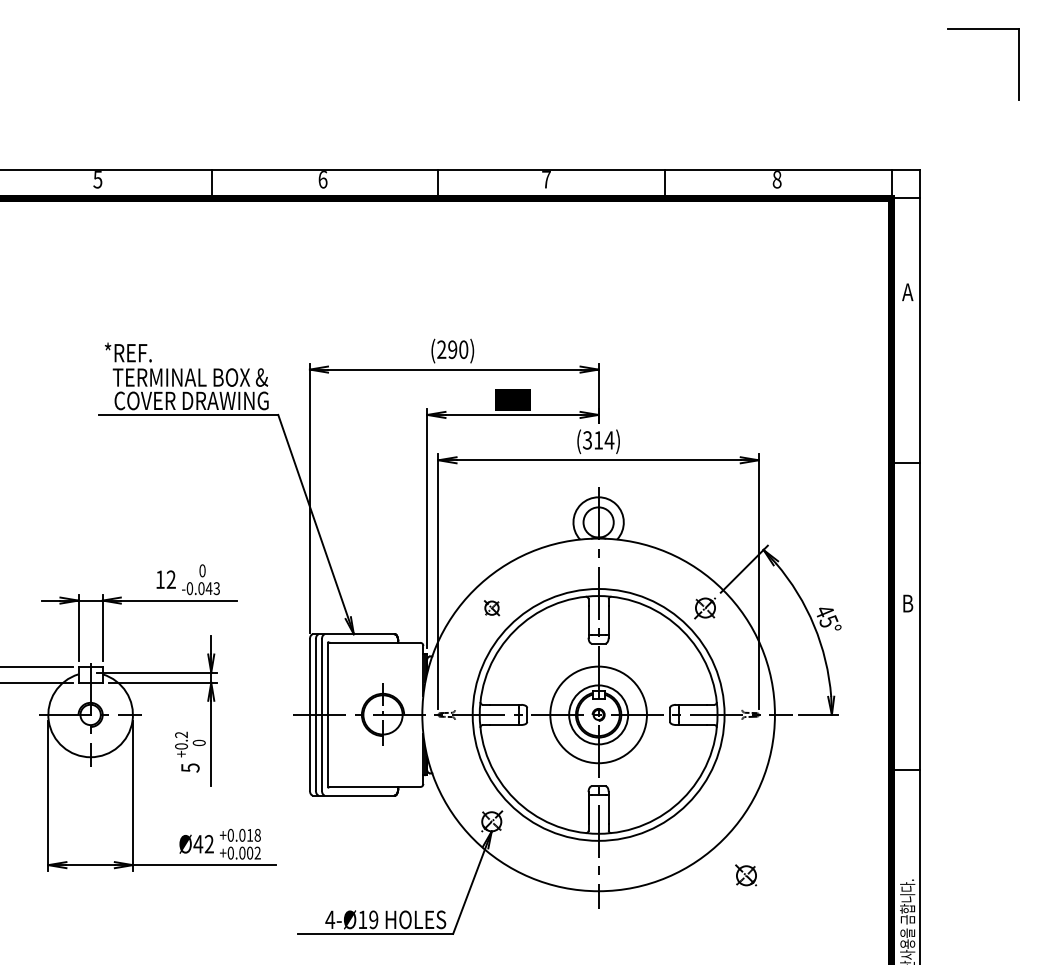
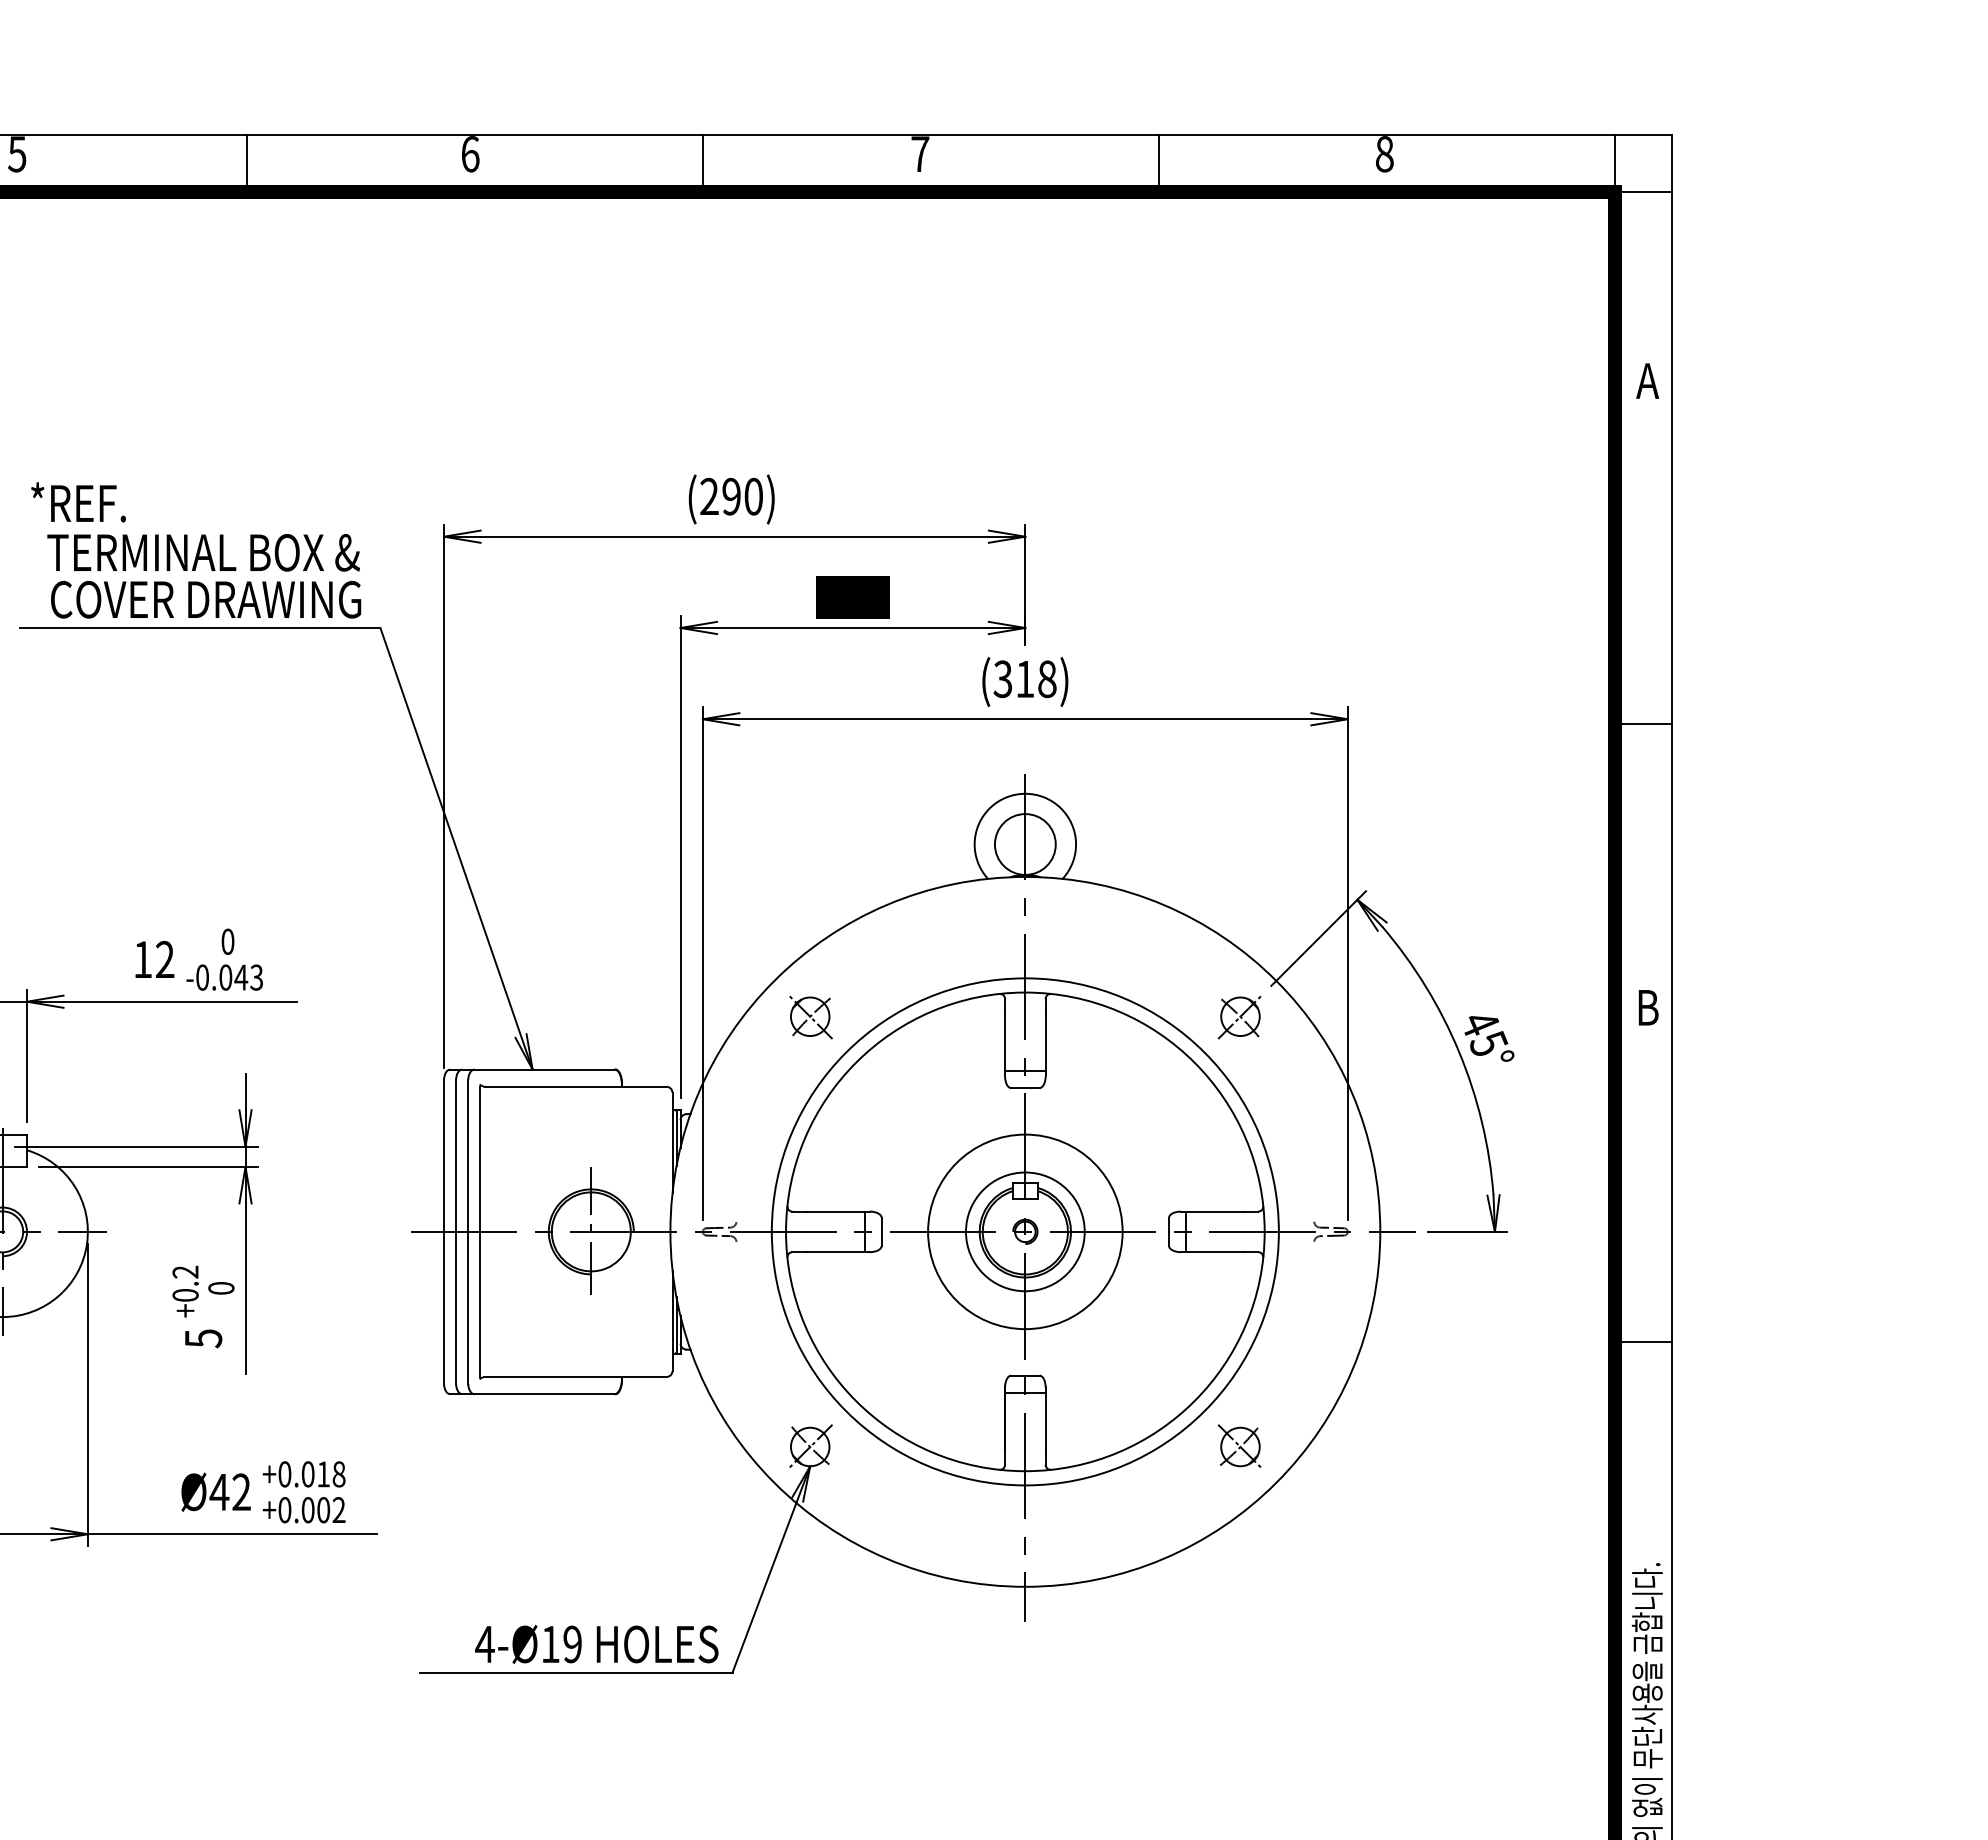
text: (609, 440) -> (1047, 679), (314) -> (318)
part: (492, 608) -> (811, 1017), size x1.43
part: (746, 875) -> (1240, 1446), moved

